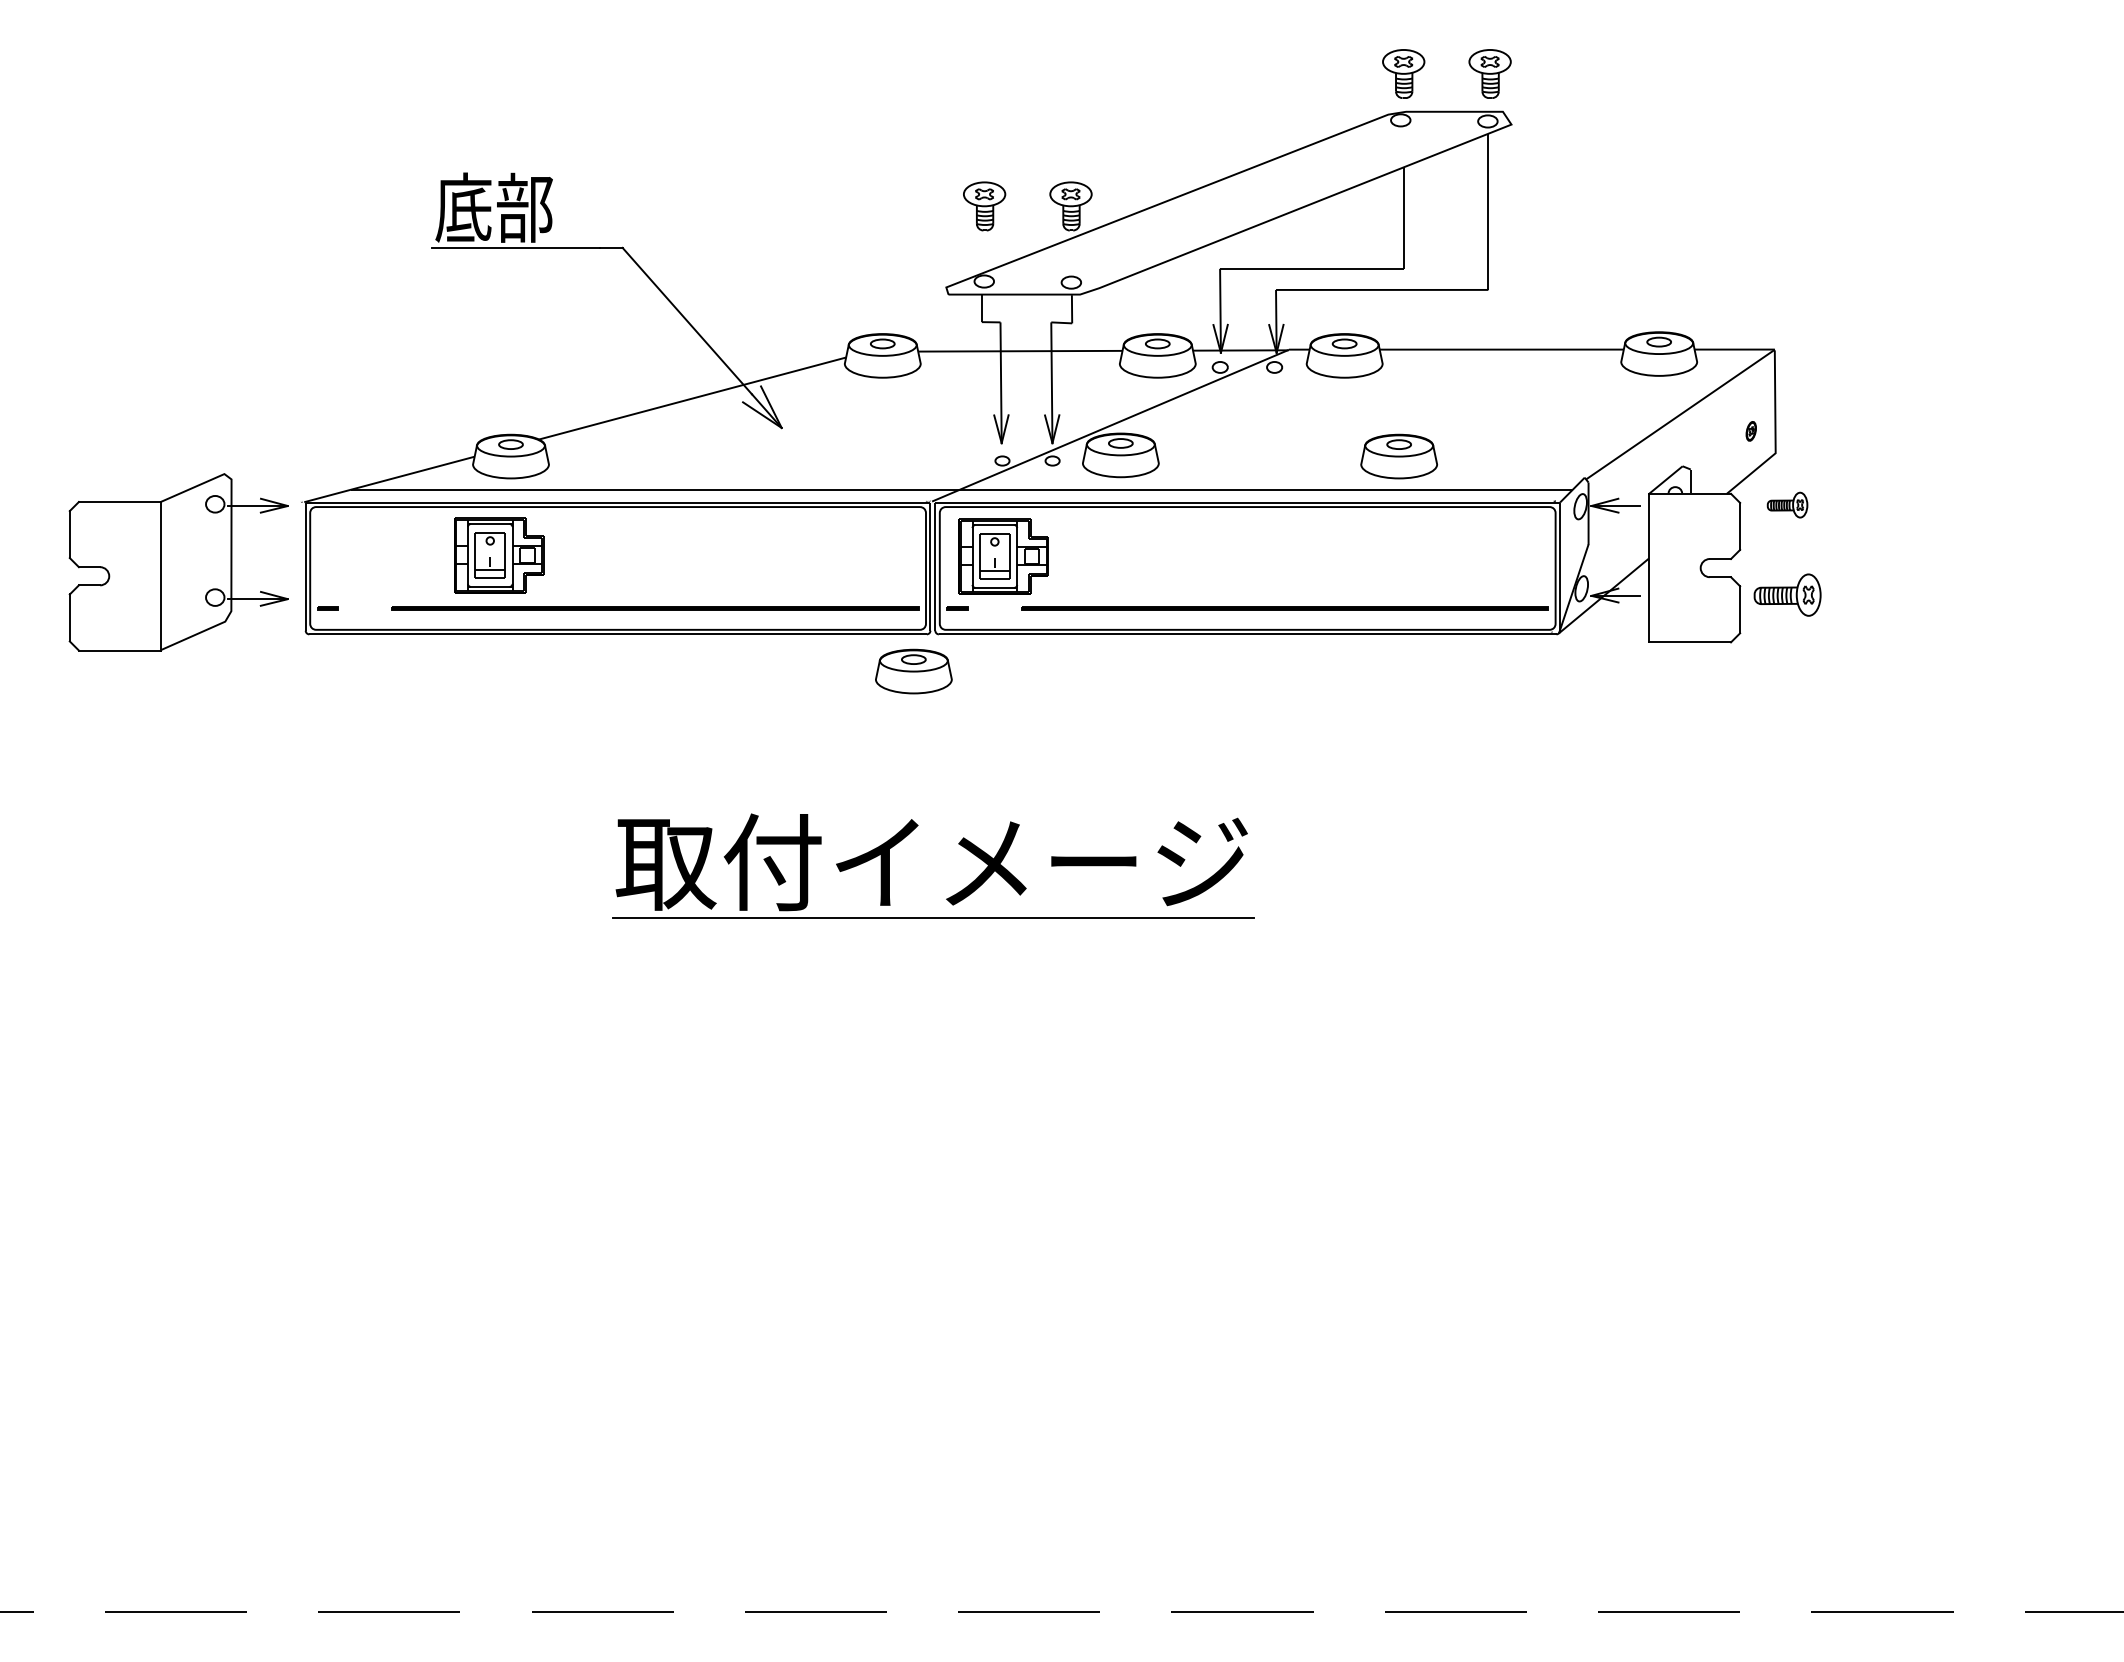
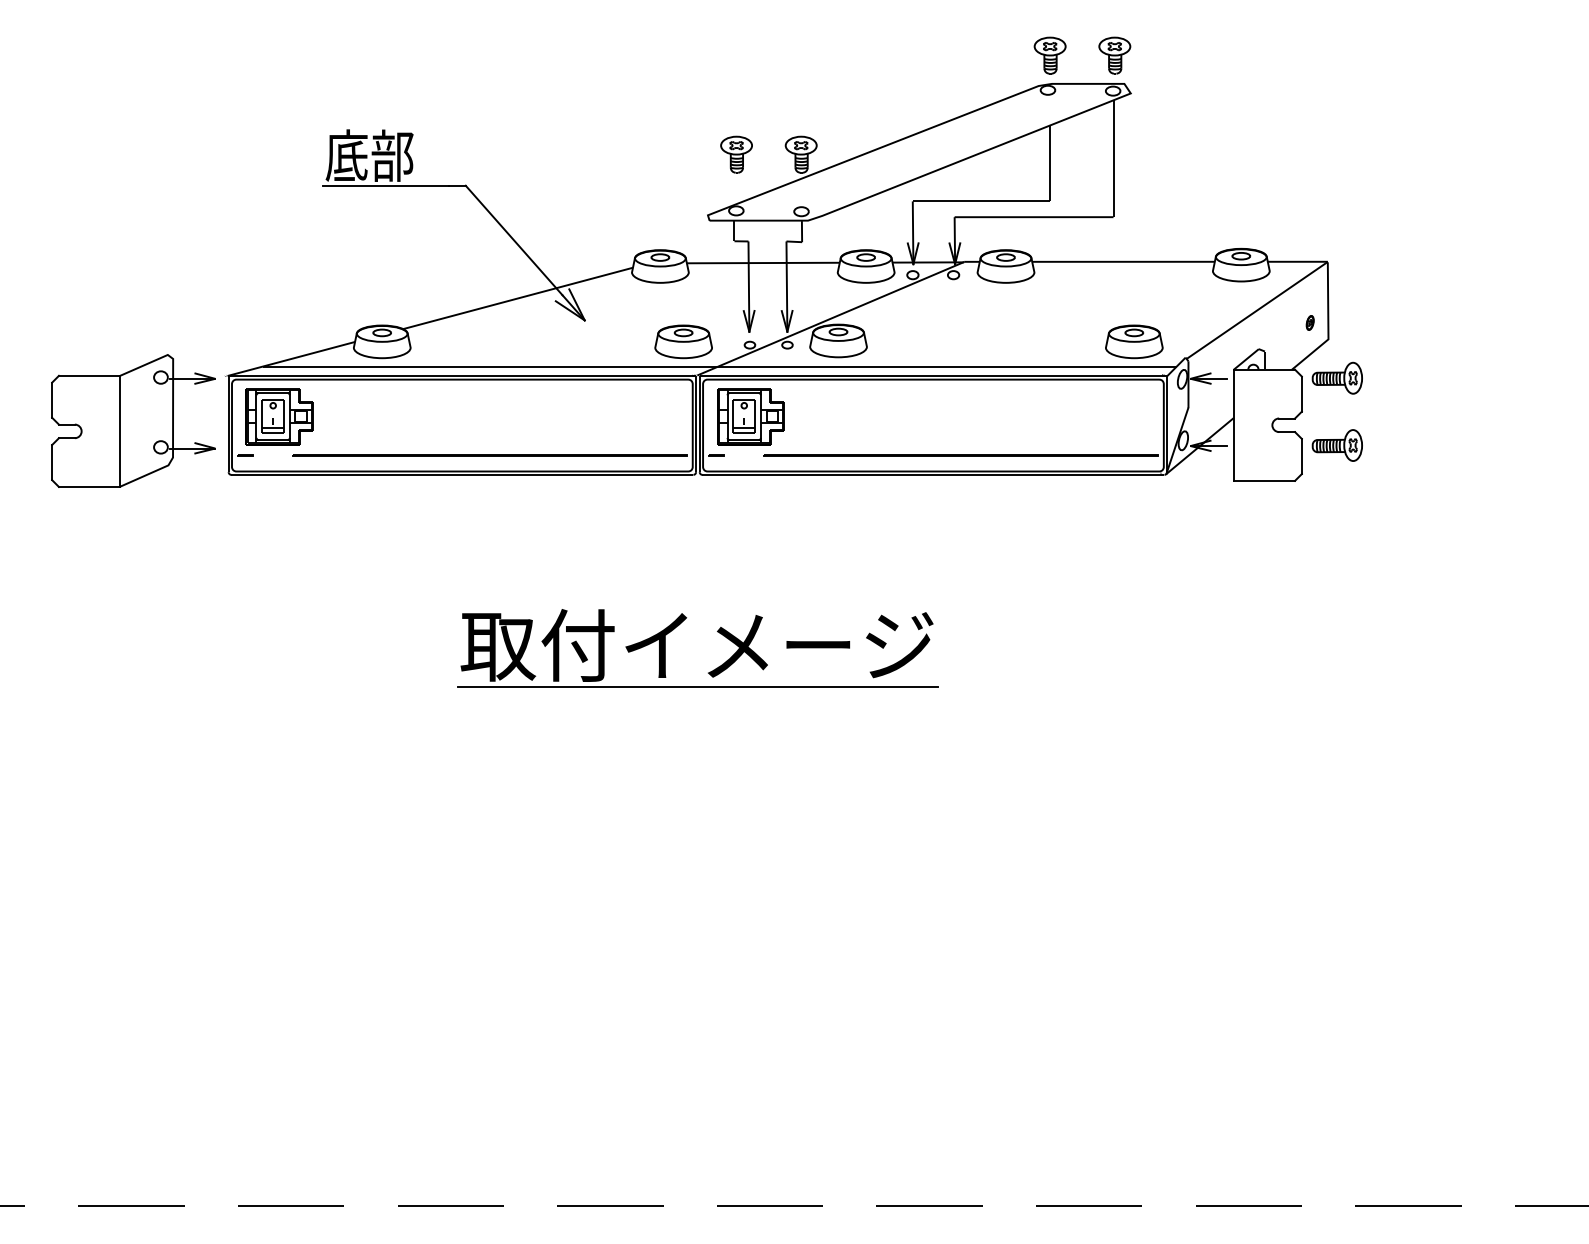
part: (1398, 456) -> (1133, 341), moved
part: (1787, 504) -> (1337, 377), size x1.67
part: (499, 555) -> (280, 416), moved
part: (913, 671) -> (683, 341), moved

